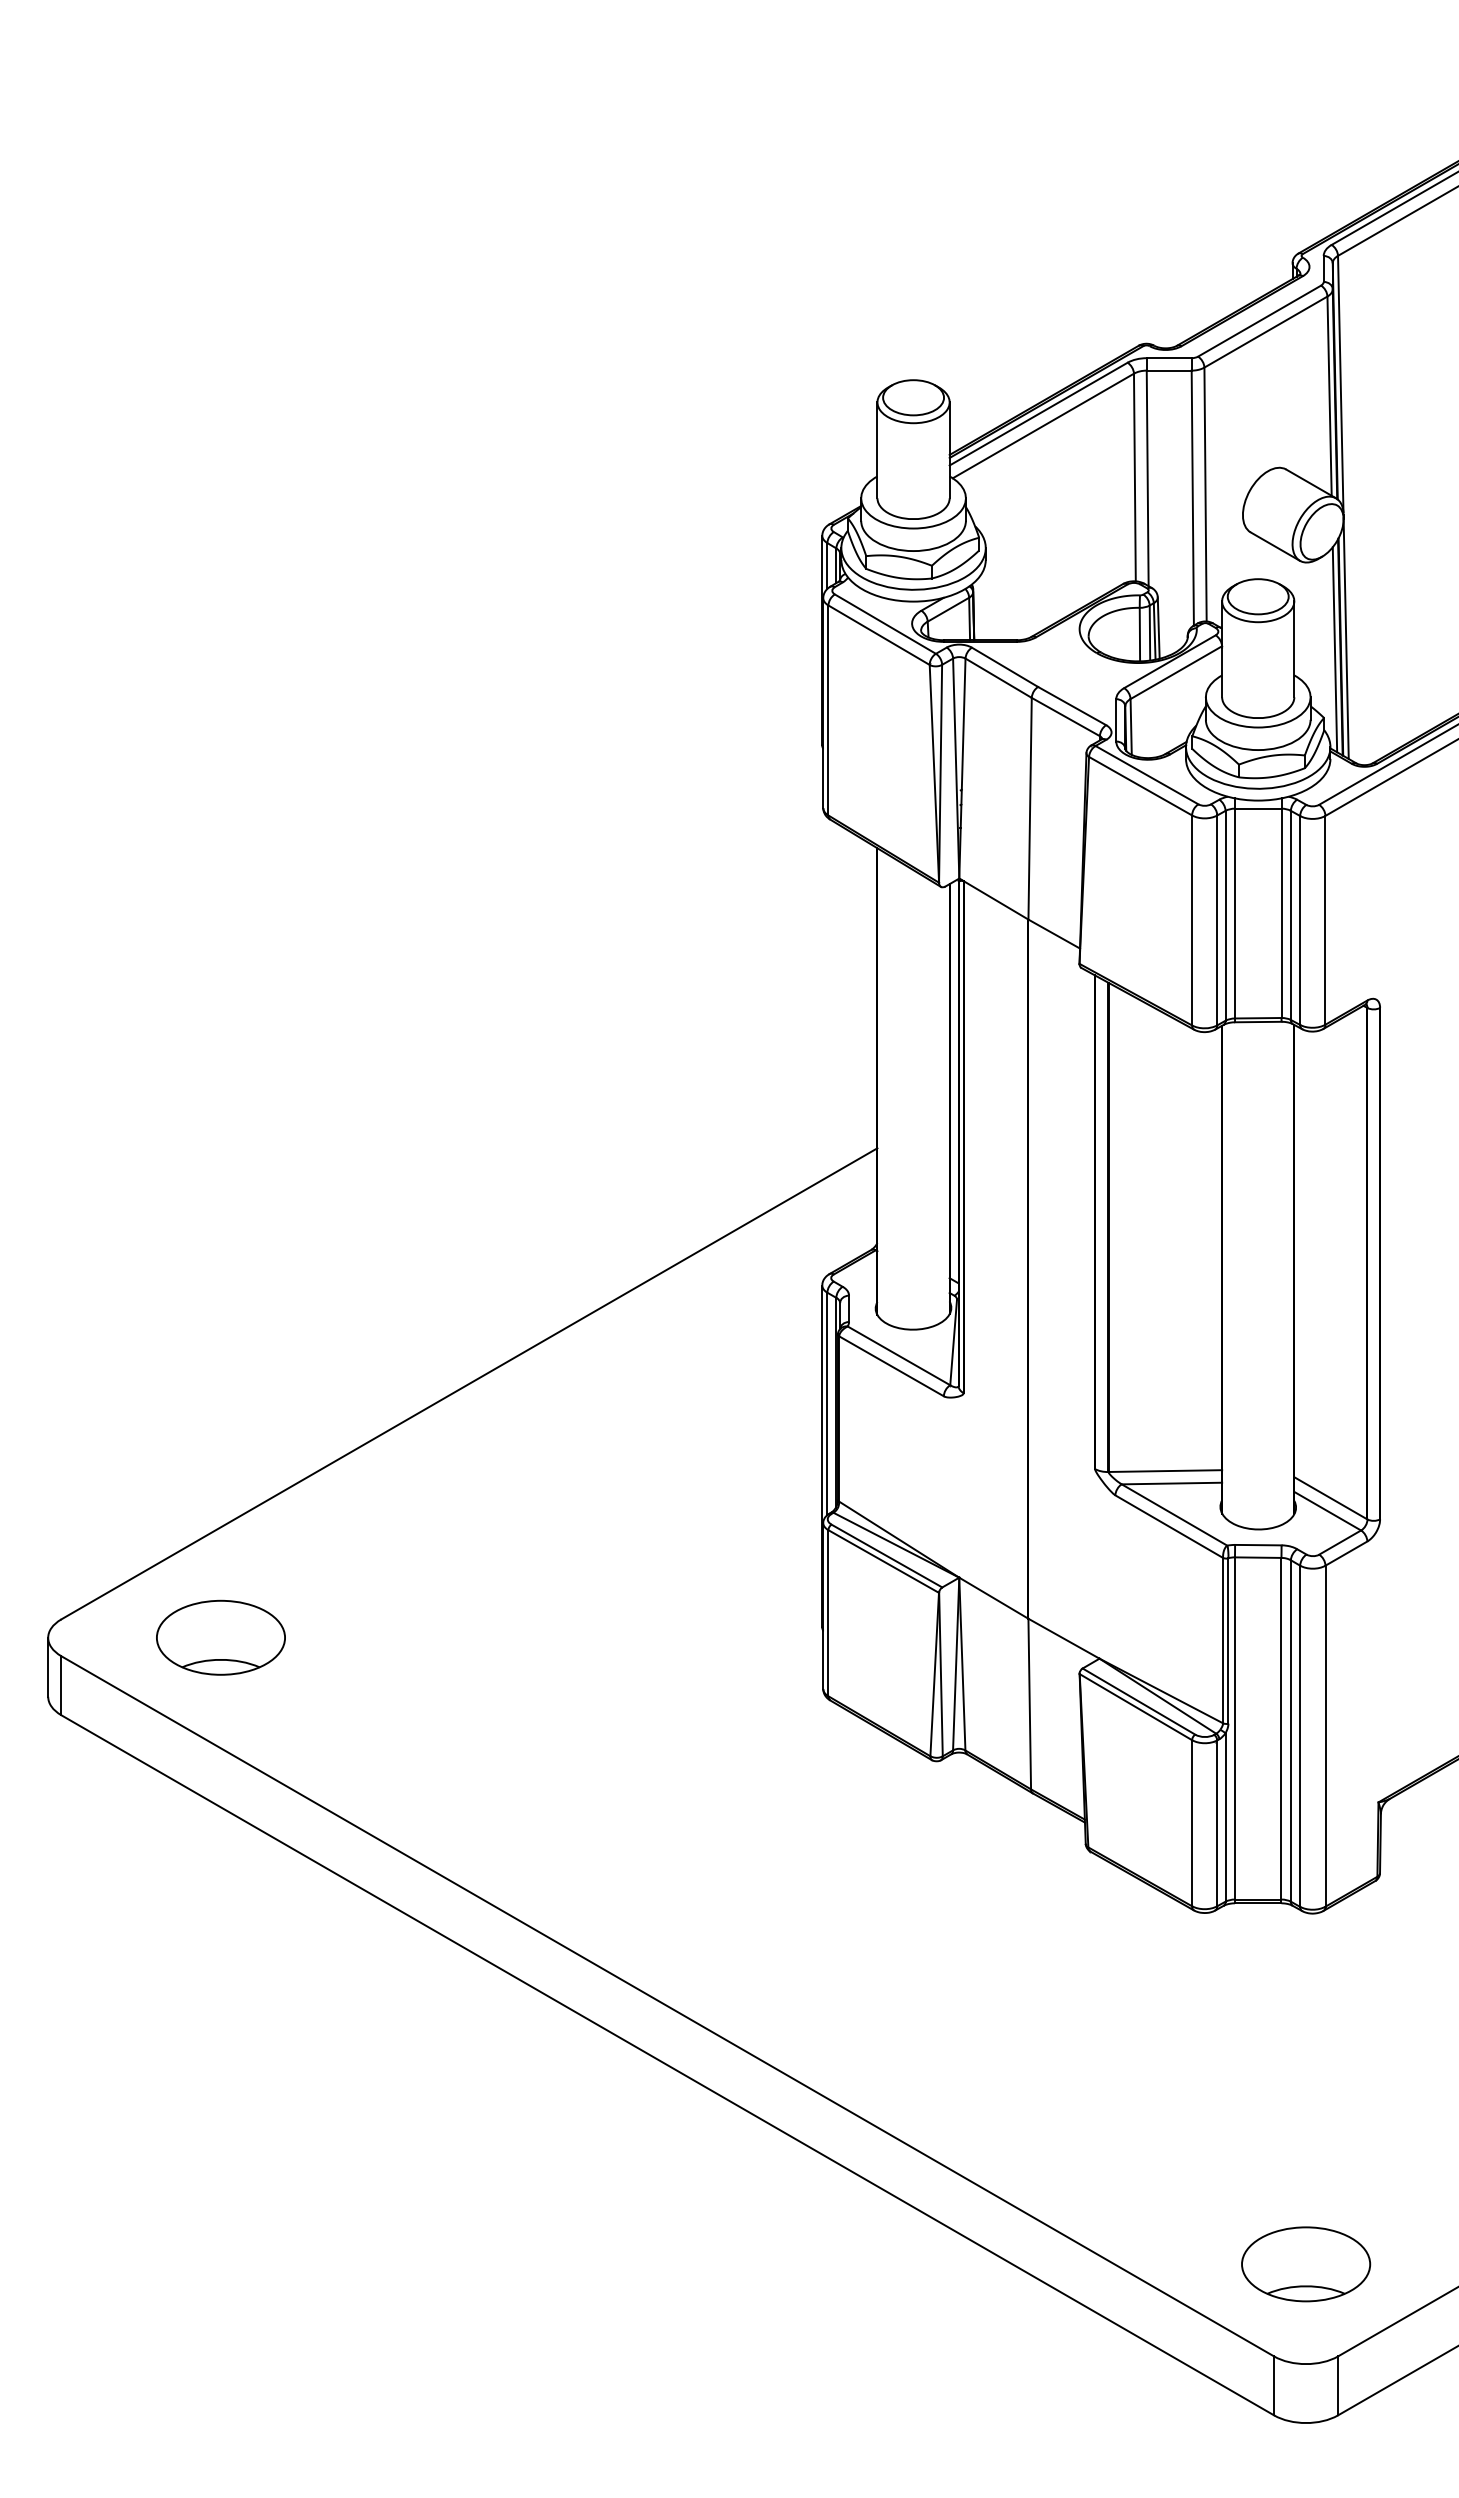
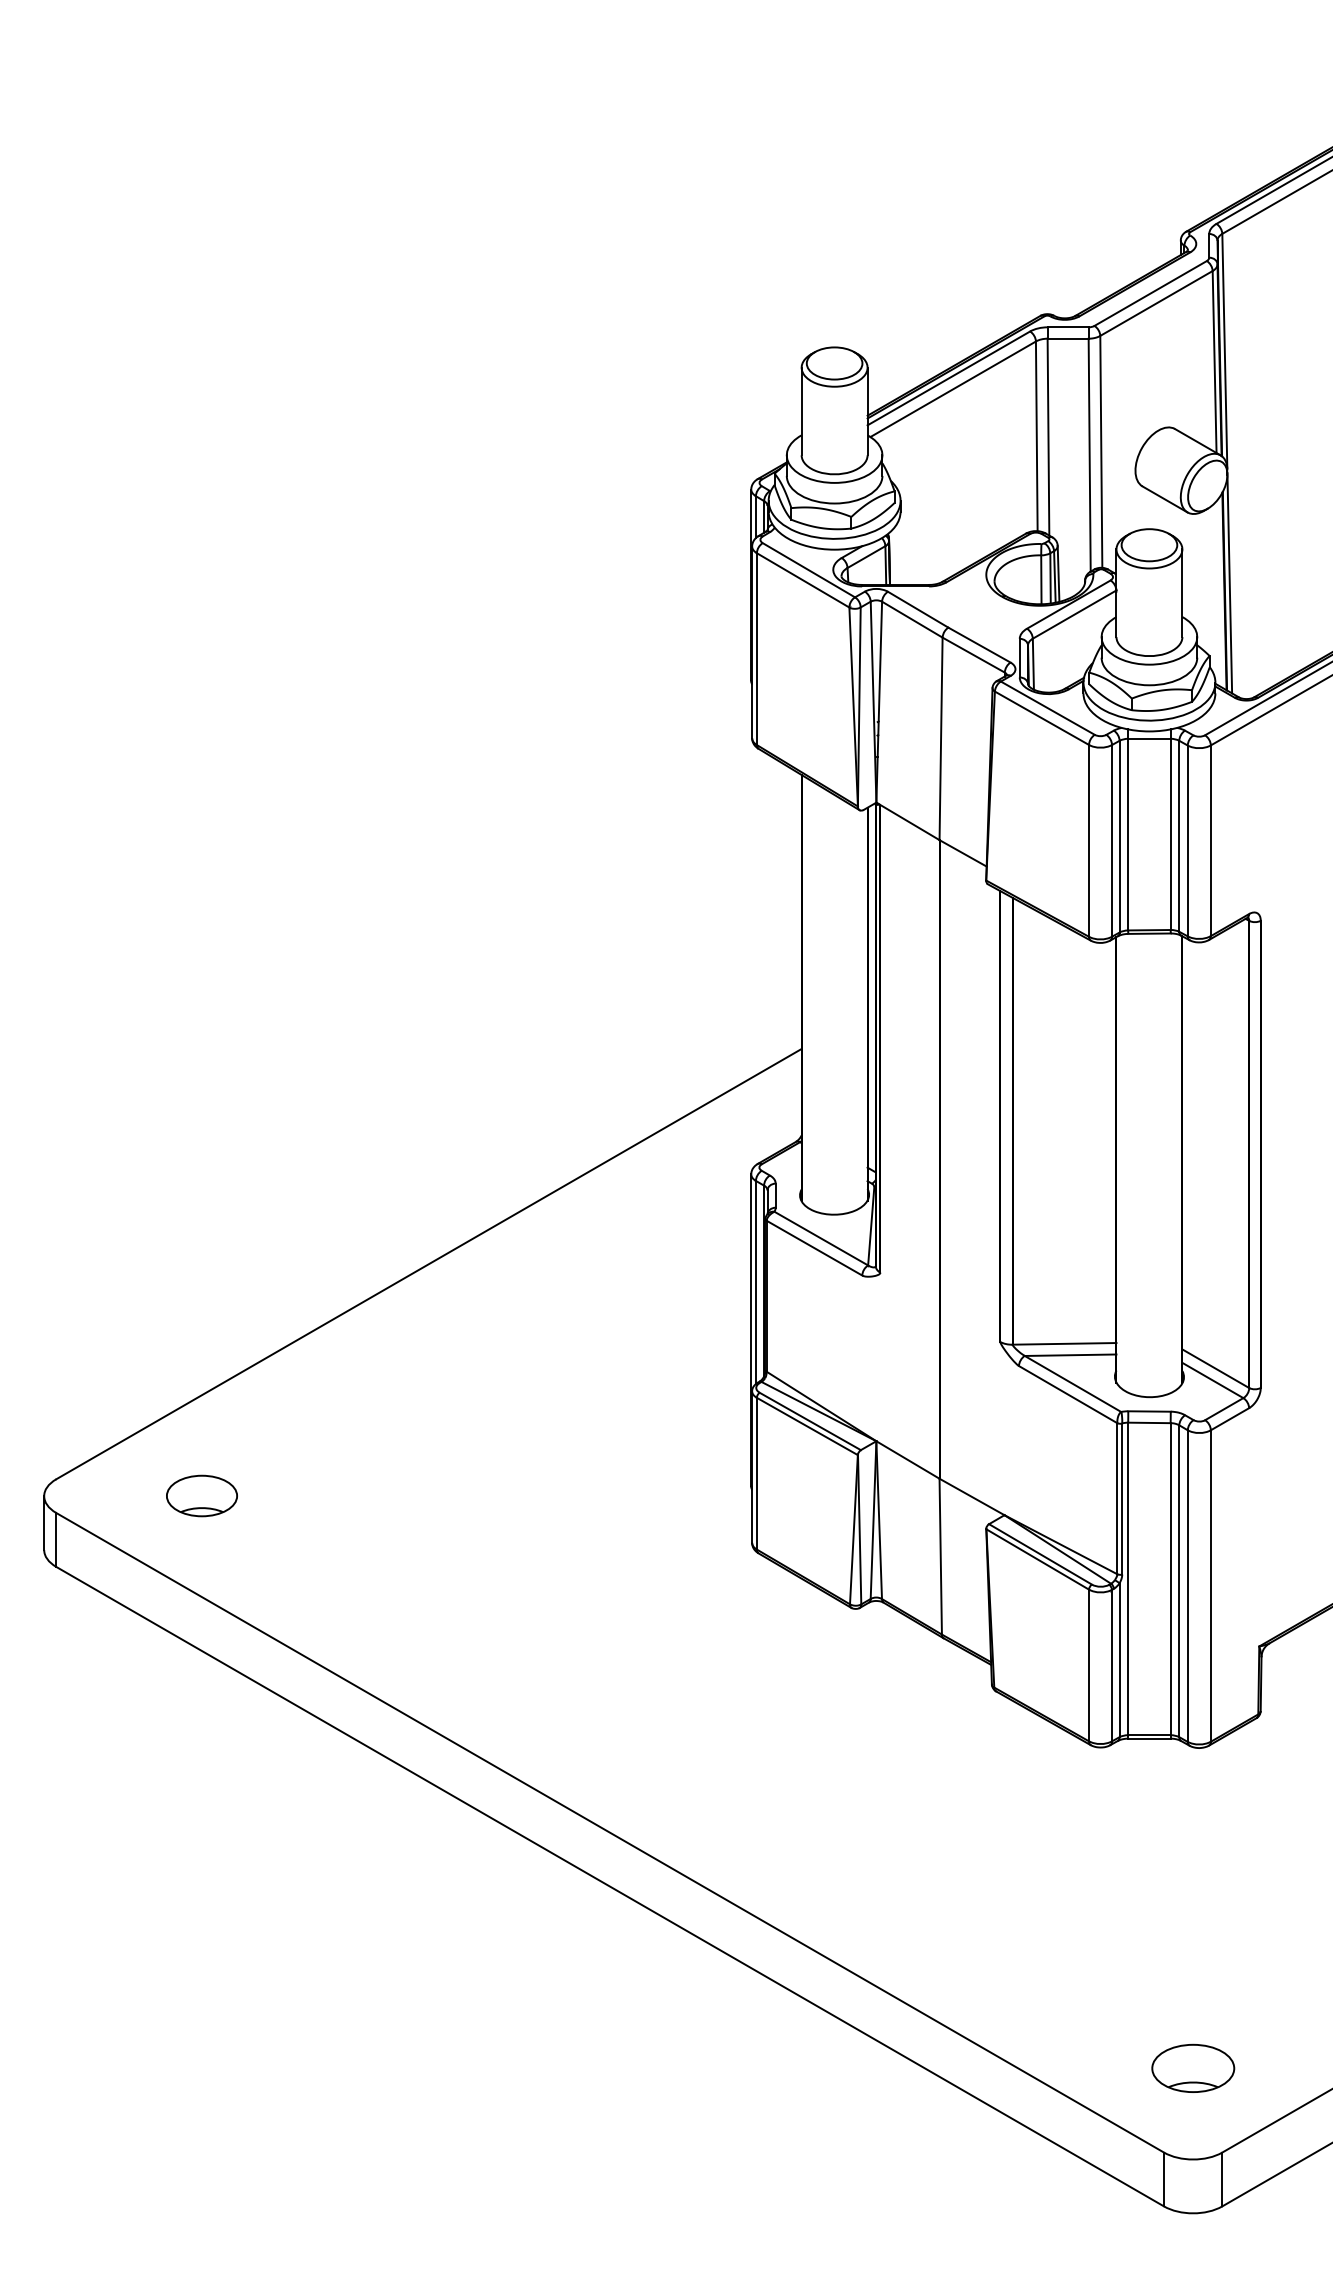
line: (1334, 649) -> (1219, 593), removed
part: (220, 1637) -> (201, 1495), size x0.6
part: (1306, 2264) -> (1193, 2068), size x0.7

